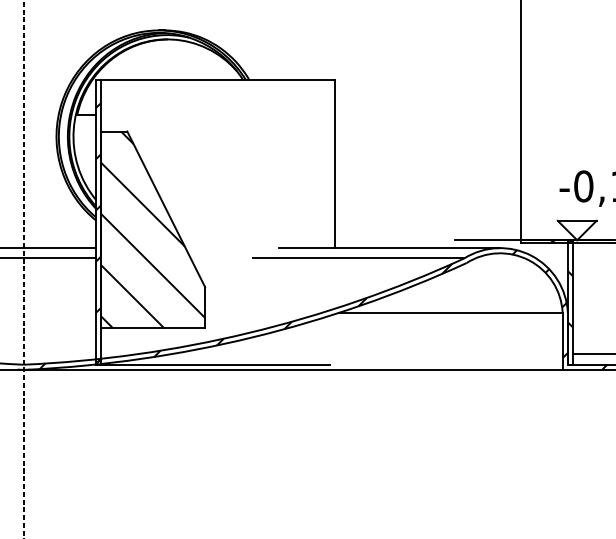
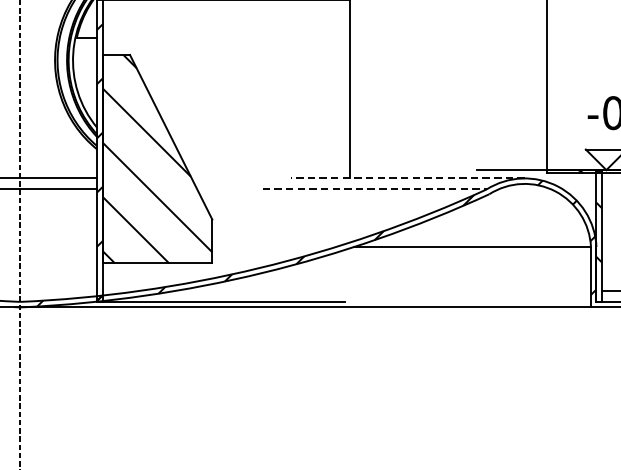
line: (389, 248) -> (407, 178), solid -> dashed
line: (358, 258) -> (374, 189), solid -> dashed

